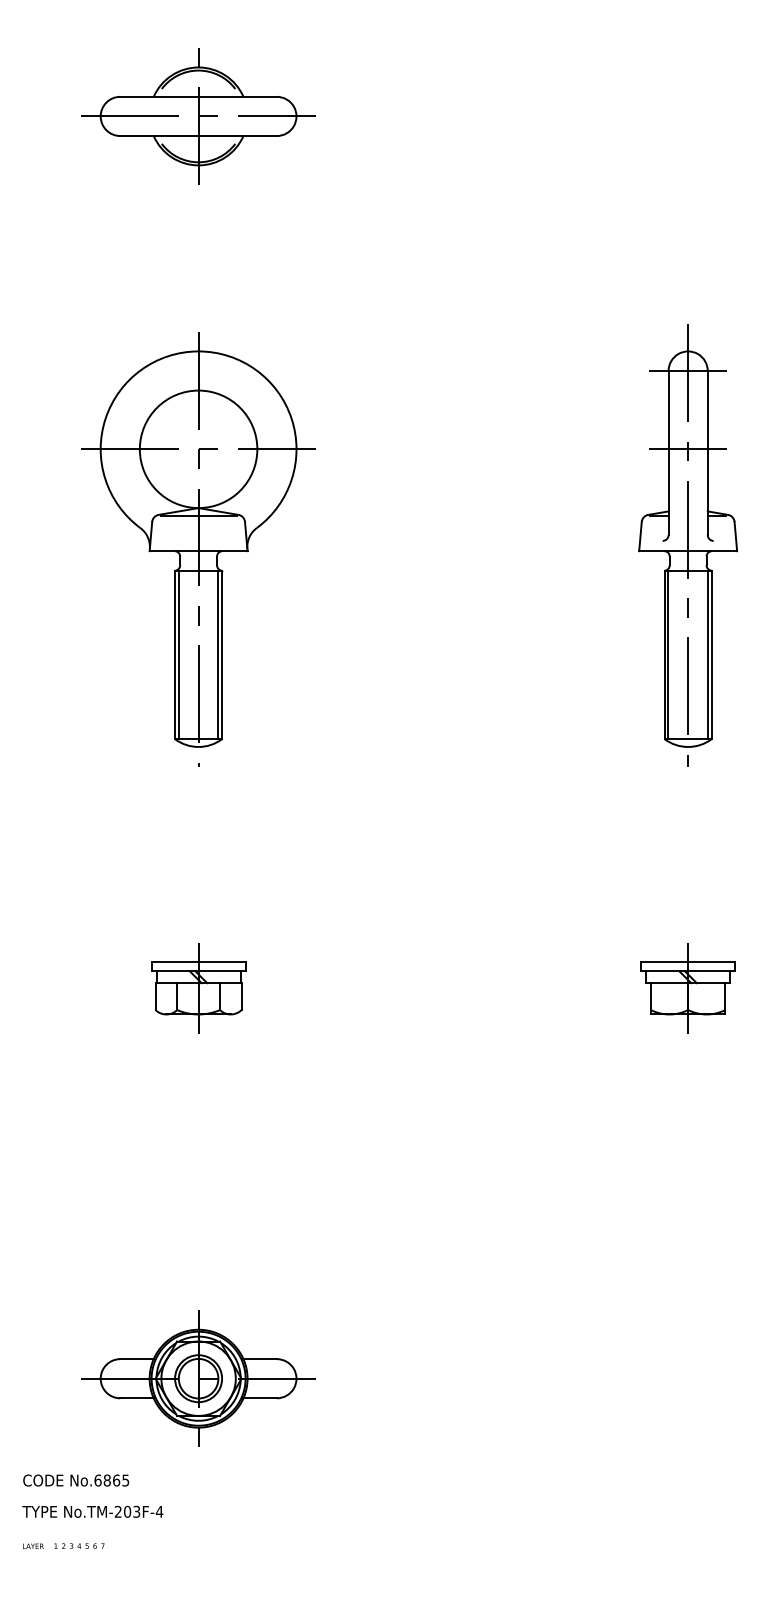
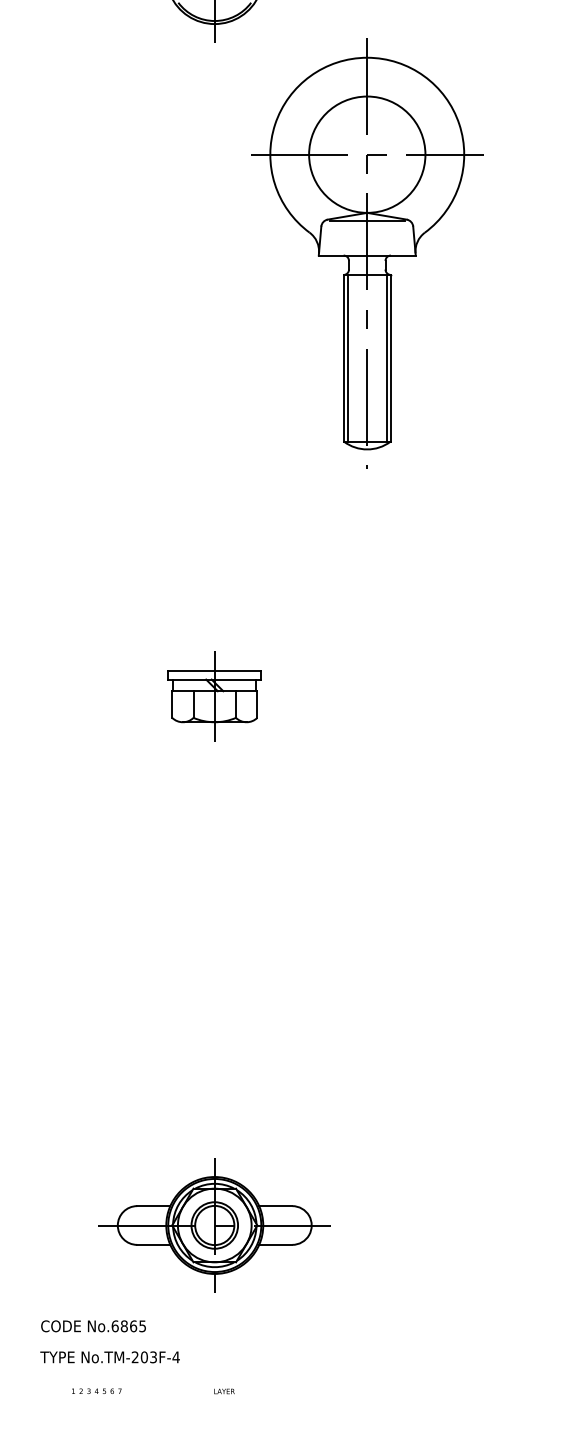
part: (198, 549) -> (367, 253), moved
part: (198, 988) -> (214, 696), moved
text: (33, 1545) -> (224, 1390), moved

